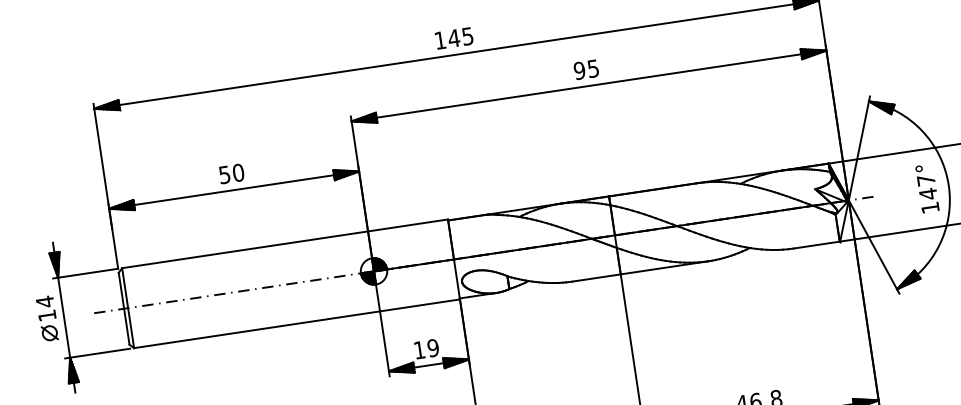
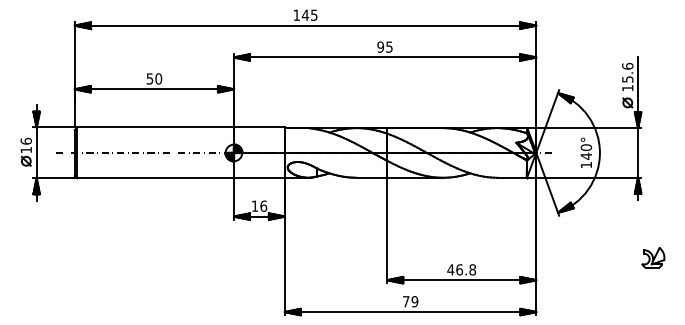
text: (926, 180) -> (586, 147), 147° -> 140°
text: (43, 300) -> (25, 140), 14 -> 16
text: (432, 347) -> (263, 205), 19 -> 16

